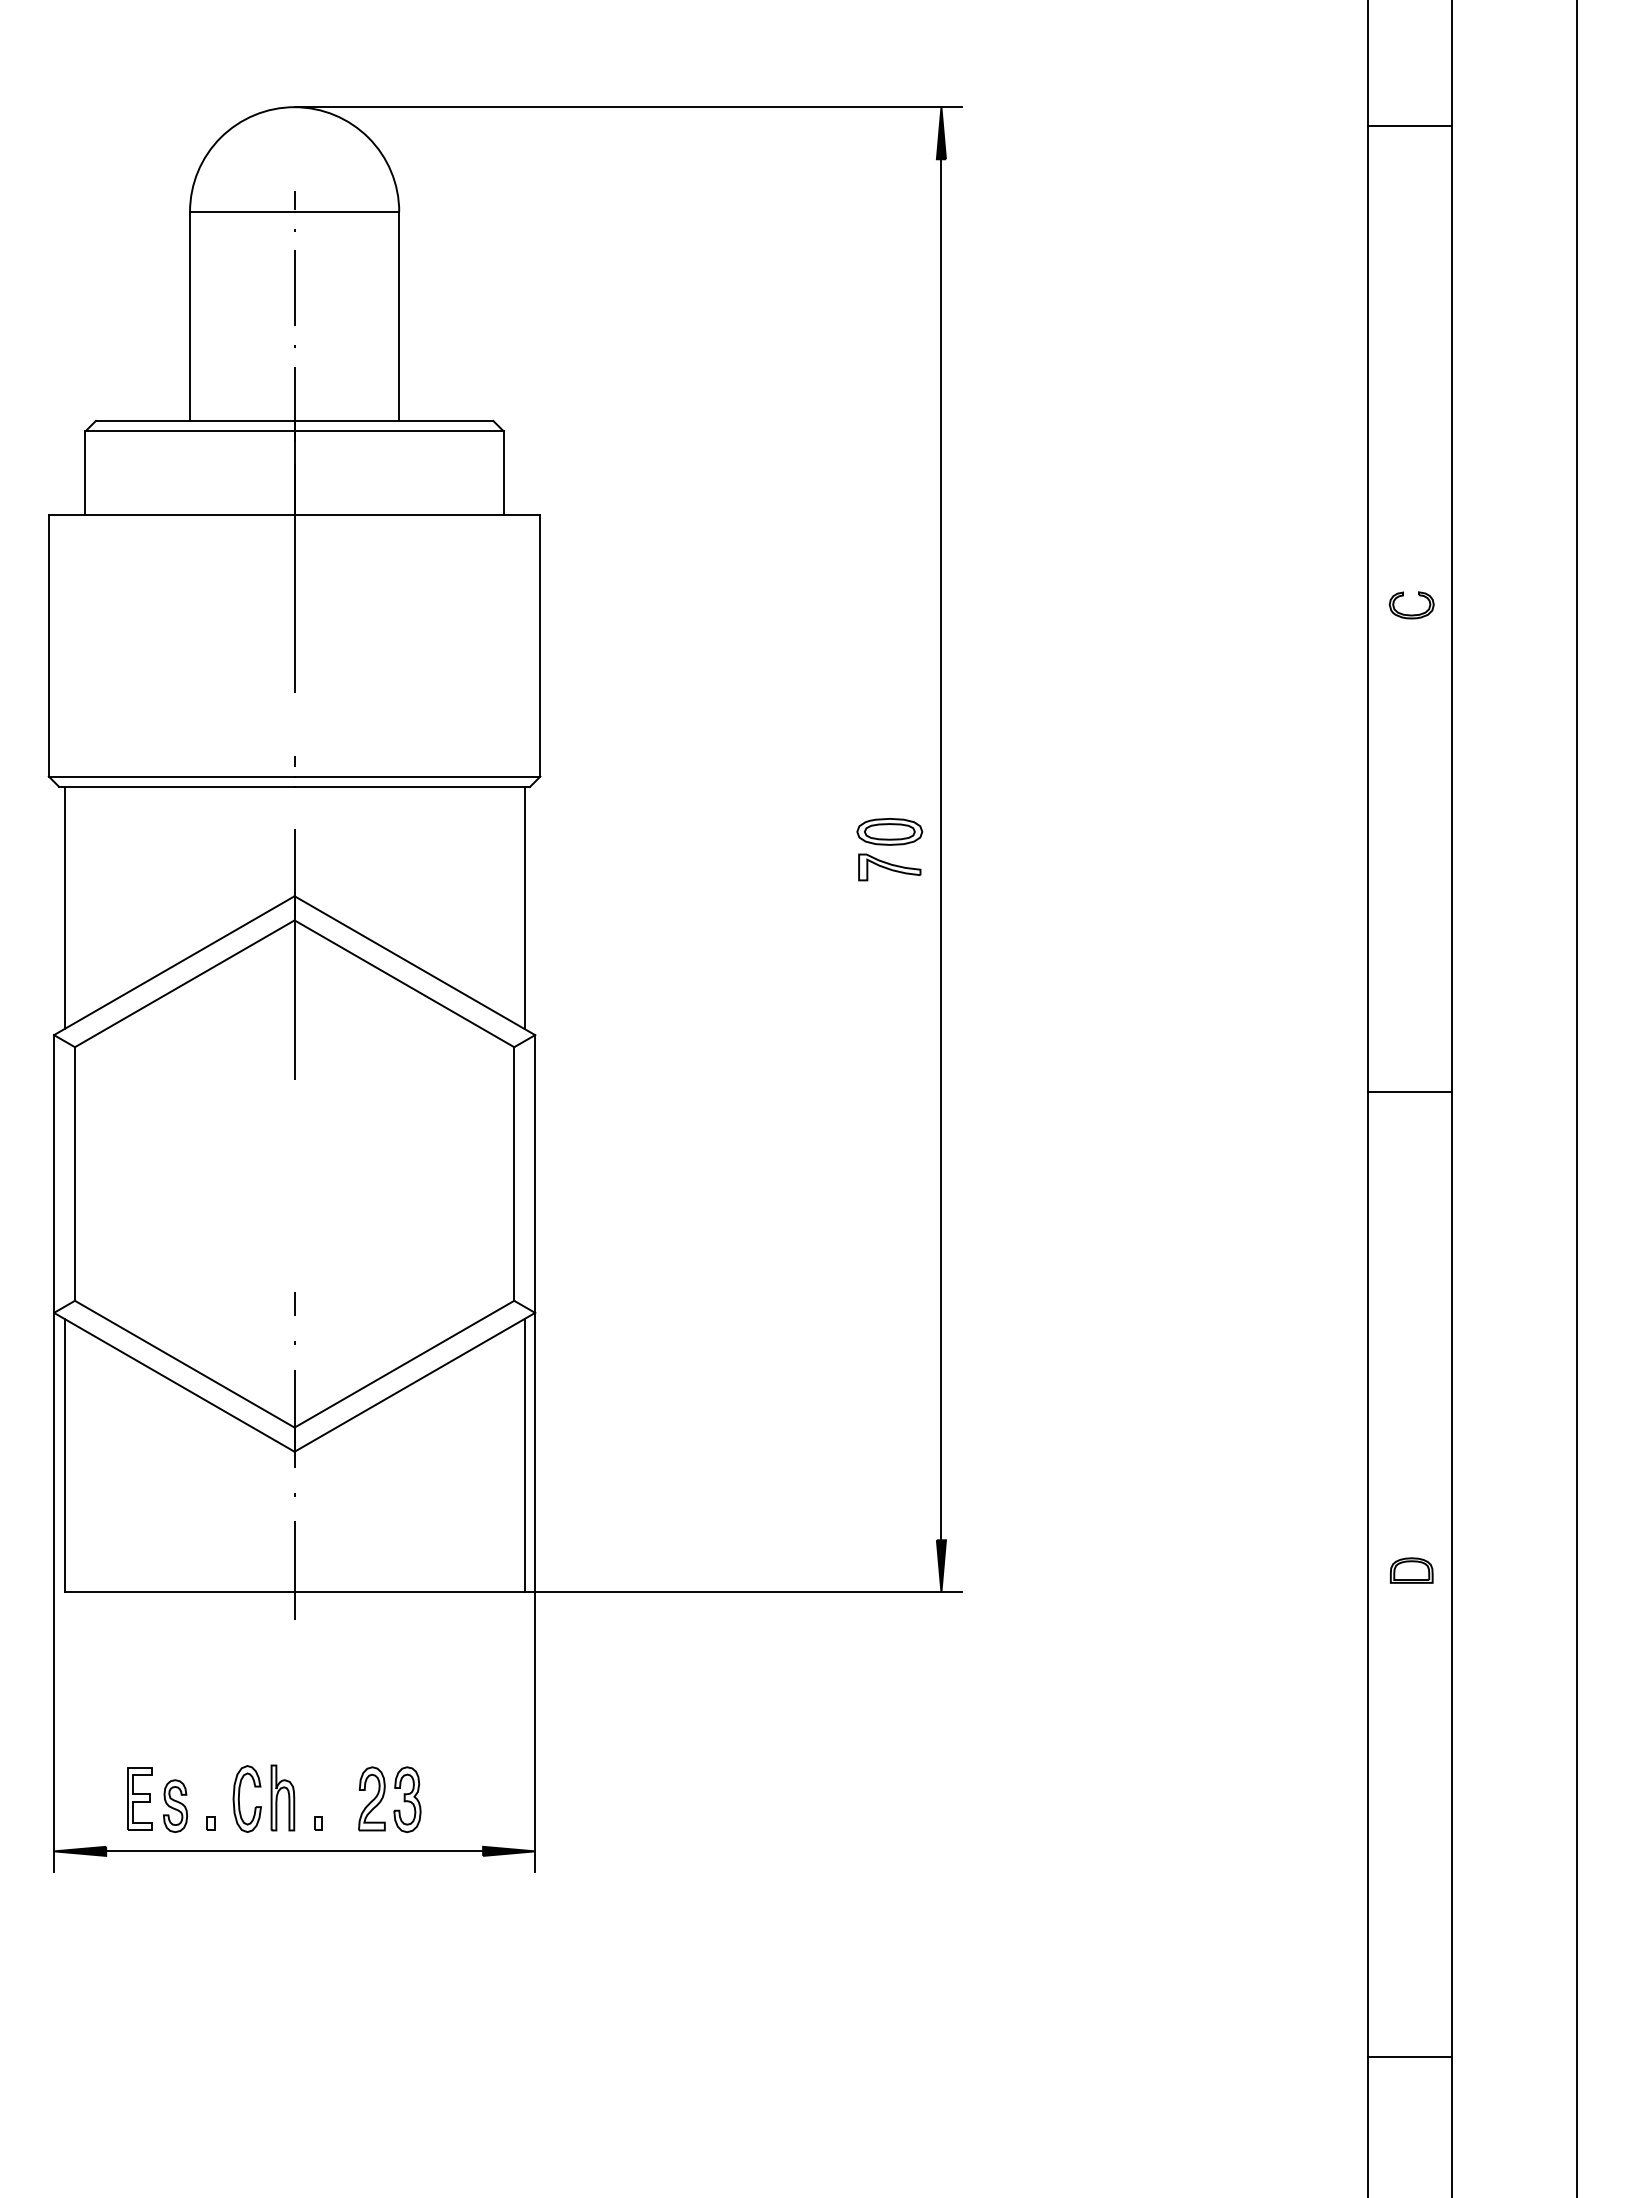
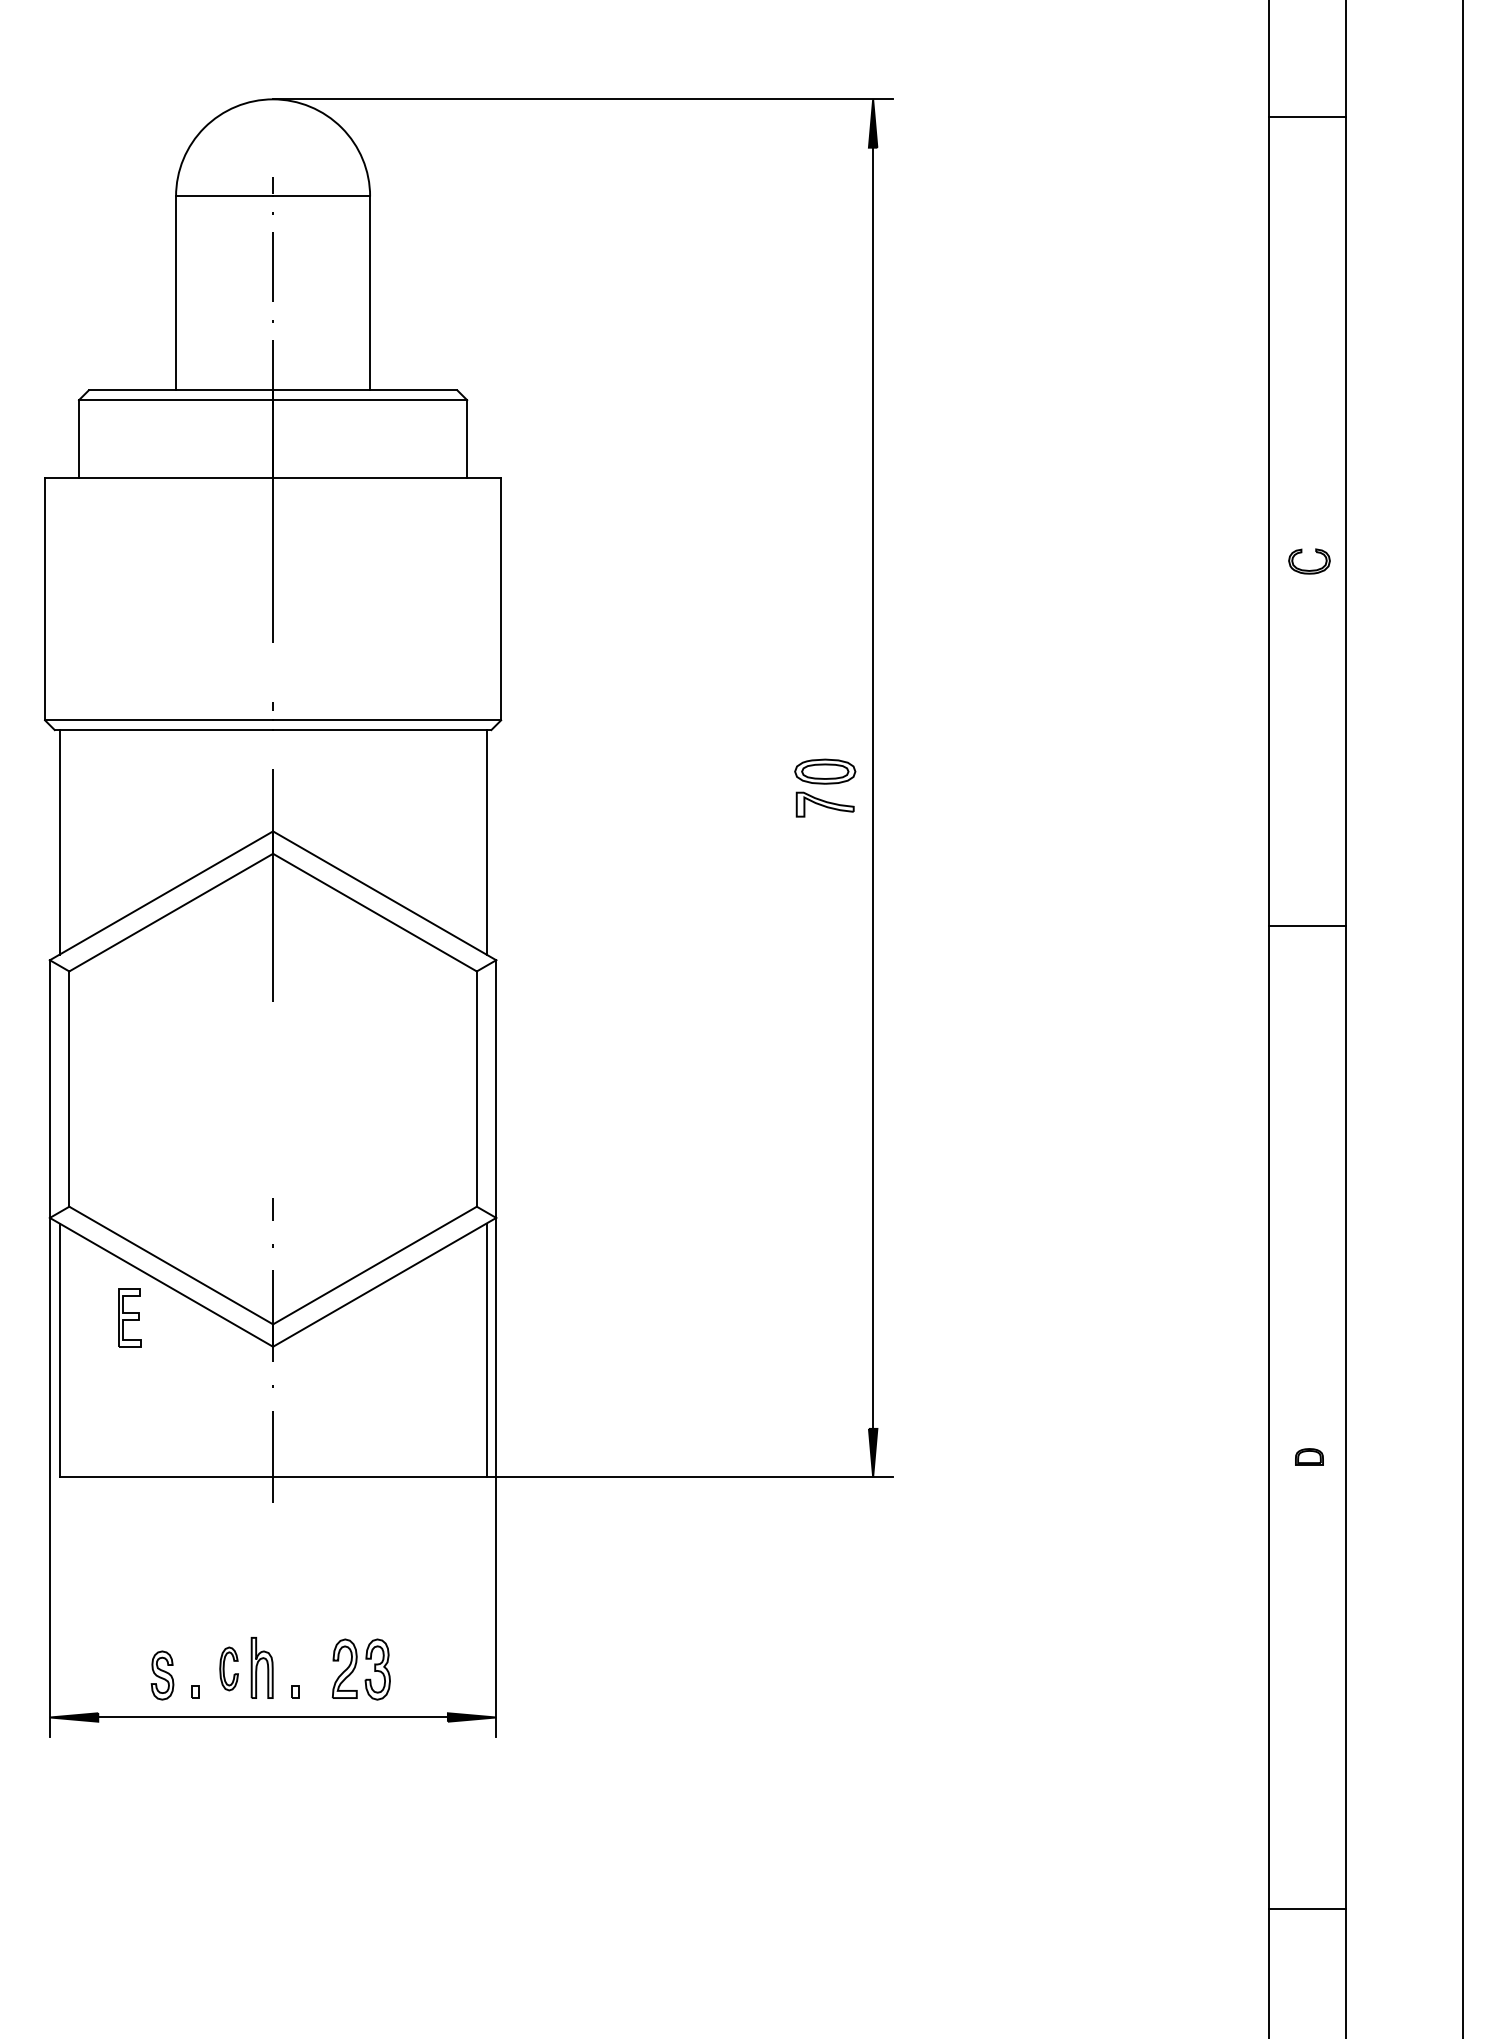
line: (1409, 1091) -> (1307, 925), moved
part: (1411, 1570) -> (1309, 1456), size x0.7
part: (139, 1798) -> (129, 1317), moved
part: (246, 1798) -> (228, 1668), size x0.7

